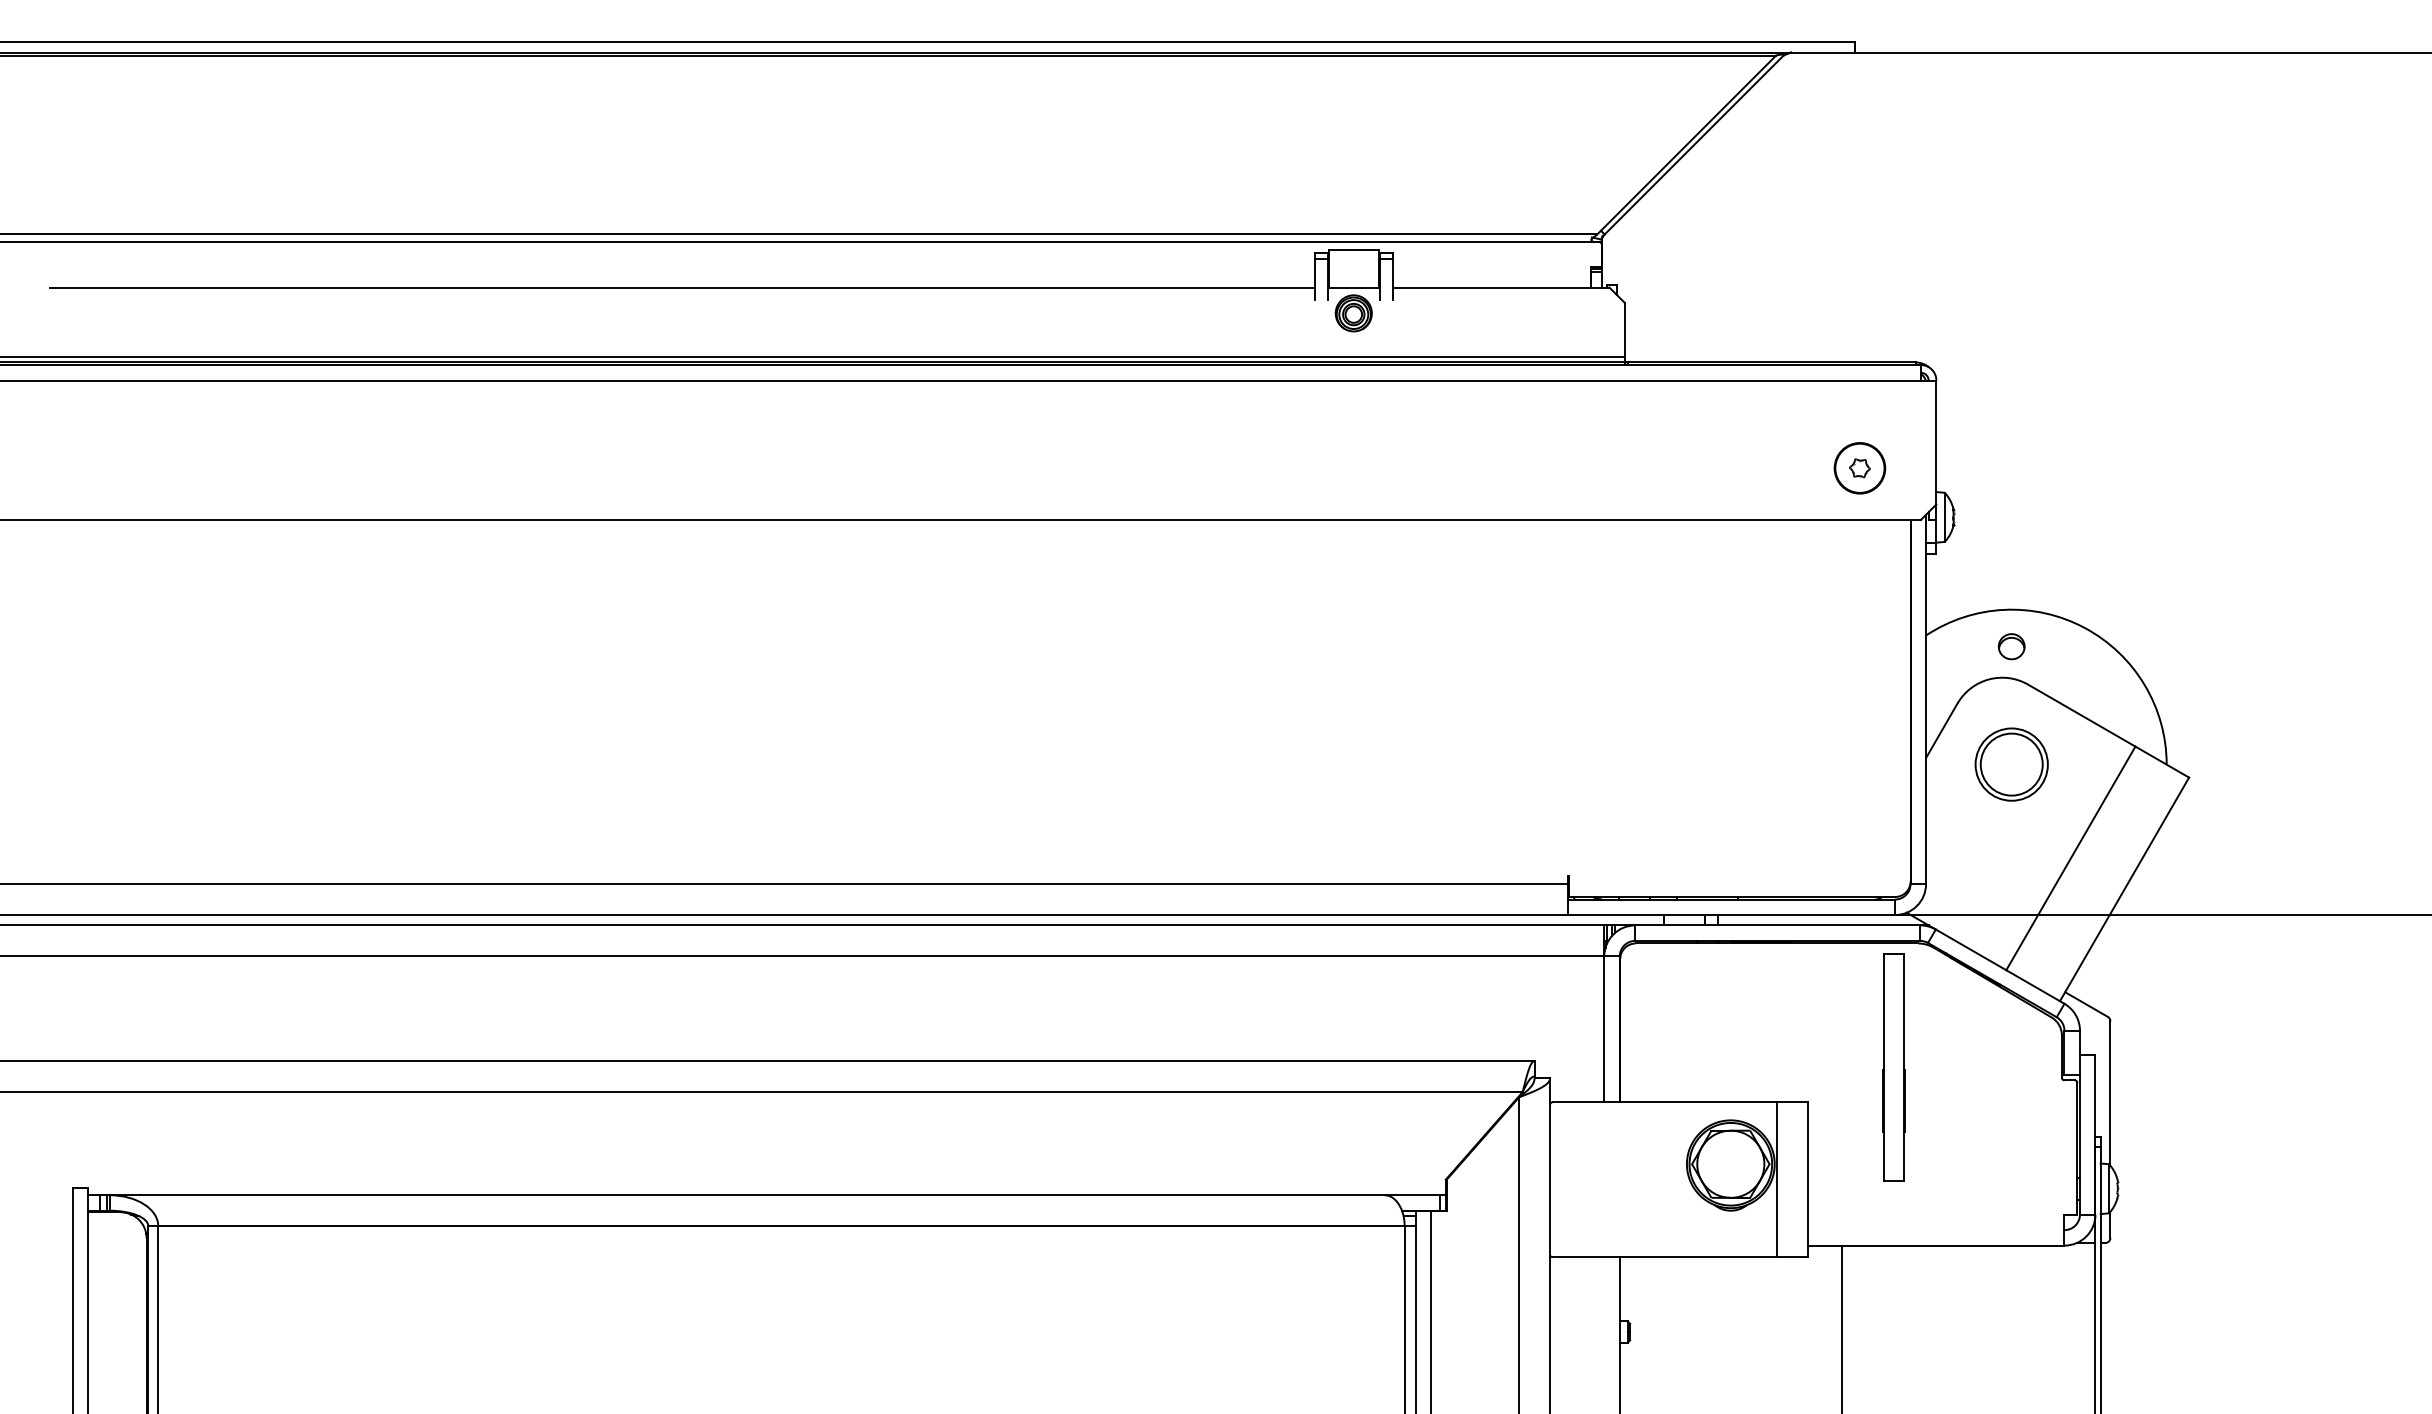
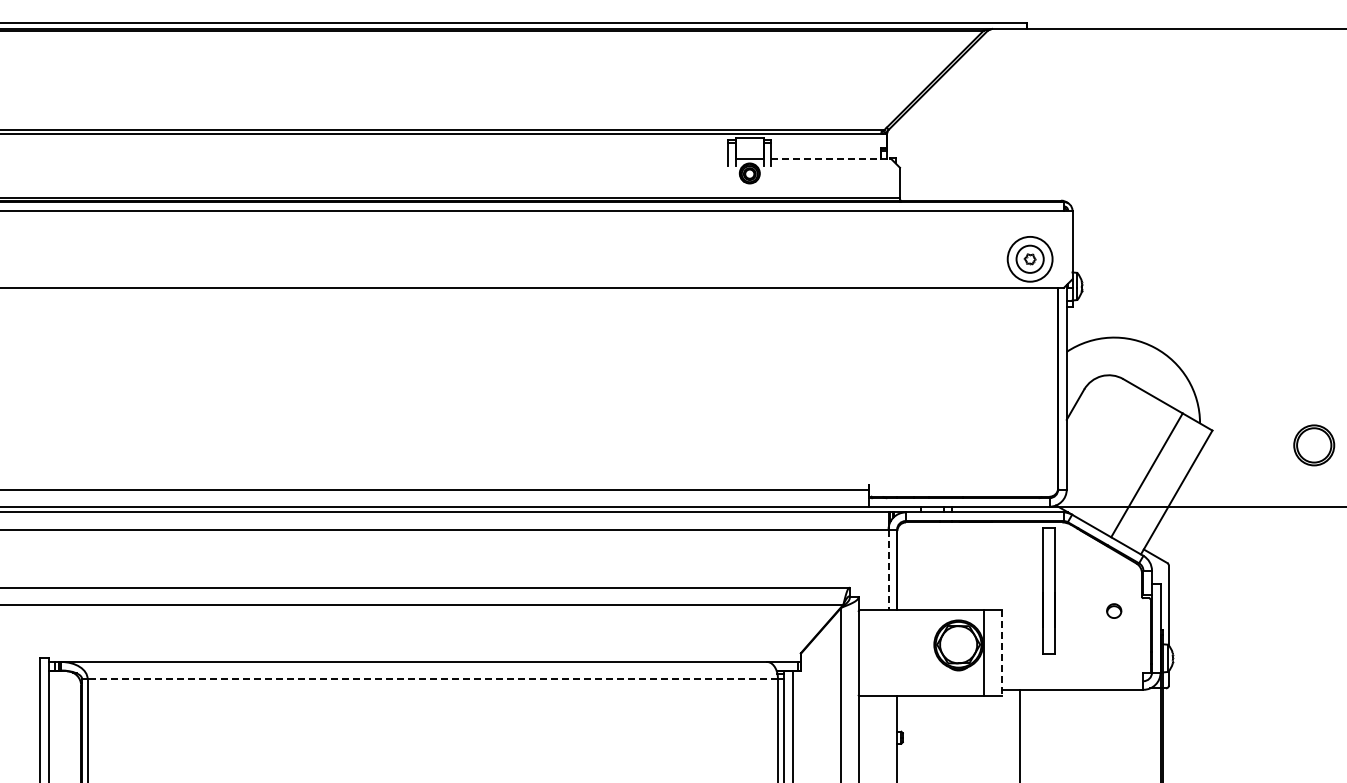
line: (681, 288) -> (377, 159), removed
line: (1501, 288) -> (831, 159), solid -> dashed
circle: (1860, 468) -> (1030, 259), size x1.6
part: (2012, 645) -> (1114, 610), moved
part: (2012, 764) -> (1314, 445), moved
line: (1604, 1030) -> (888, 570), solid -> dashed
line: (1808, 1180) -> (1001, 653), solid -> dashed
line: (780, 1226) -> (432, 679), solid -> dashed

